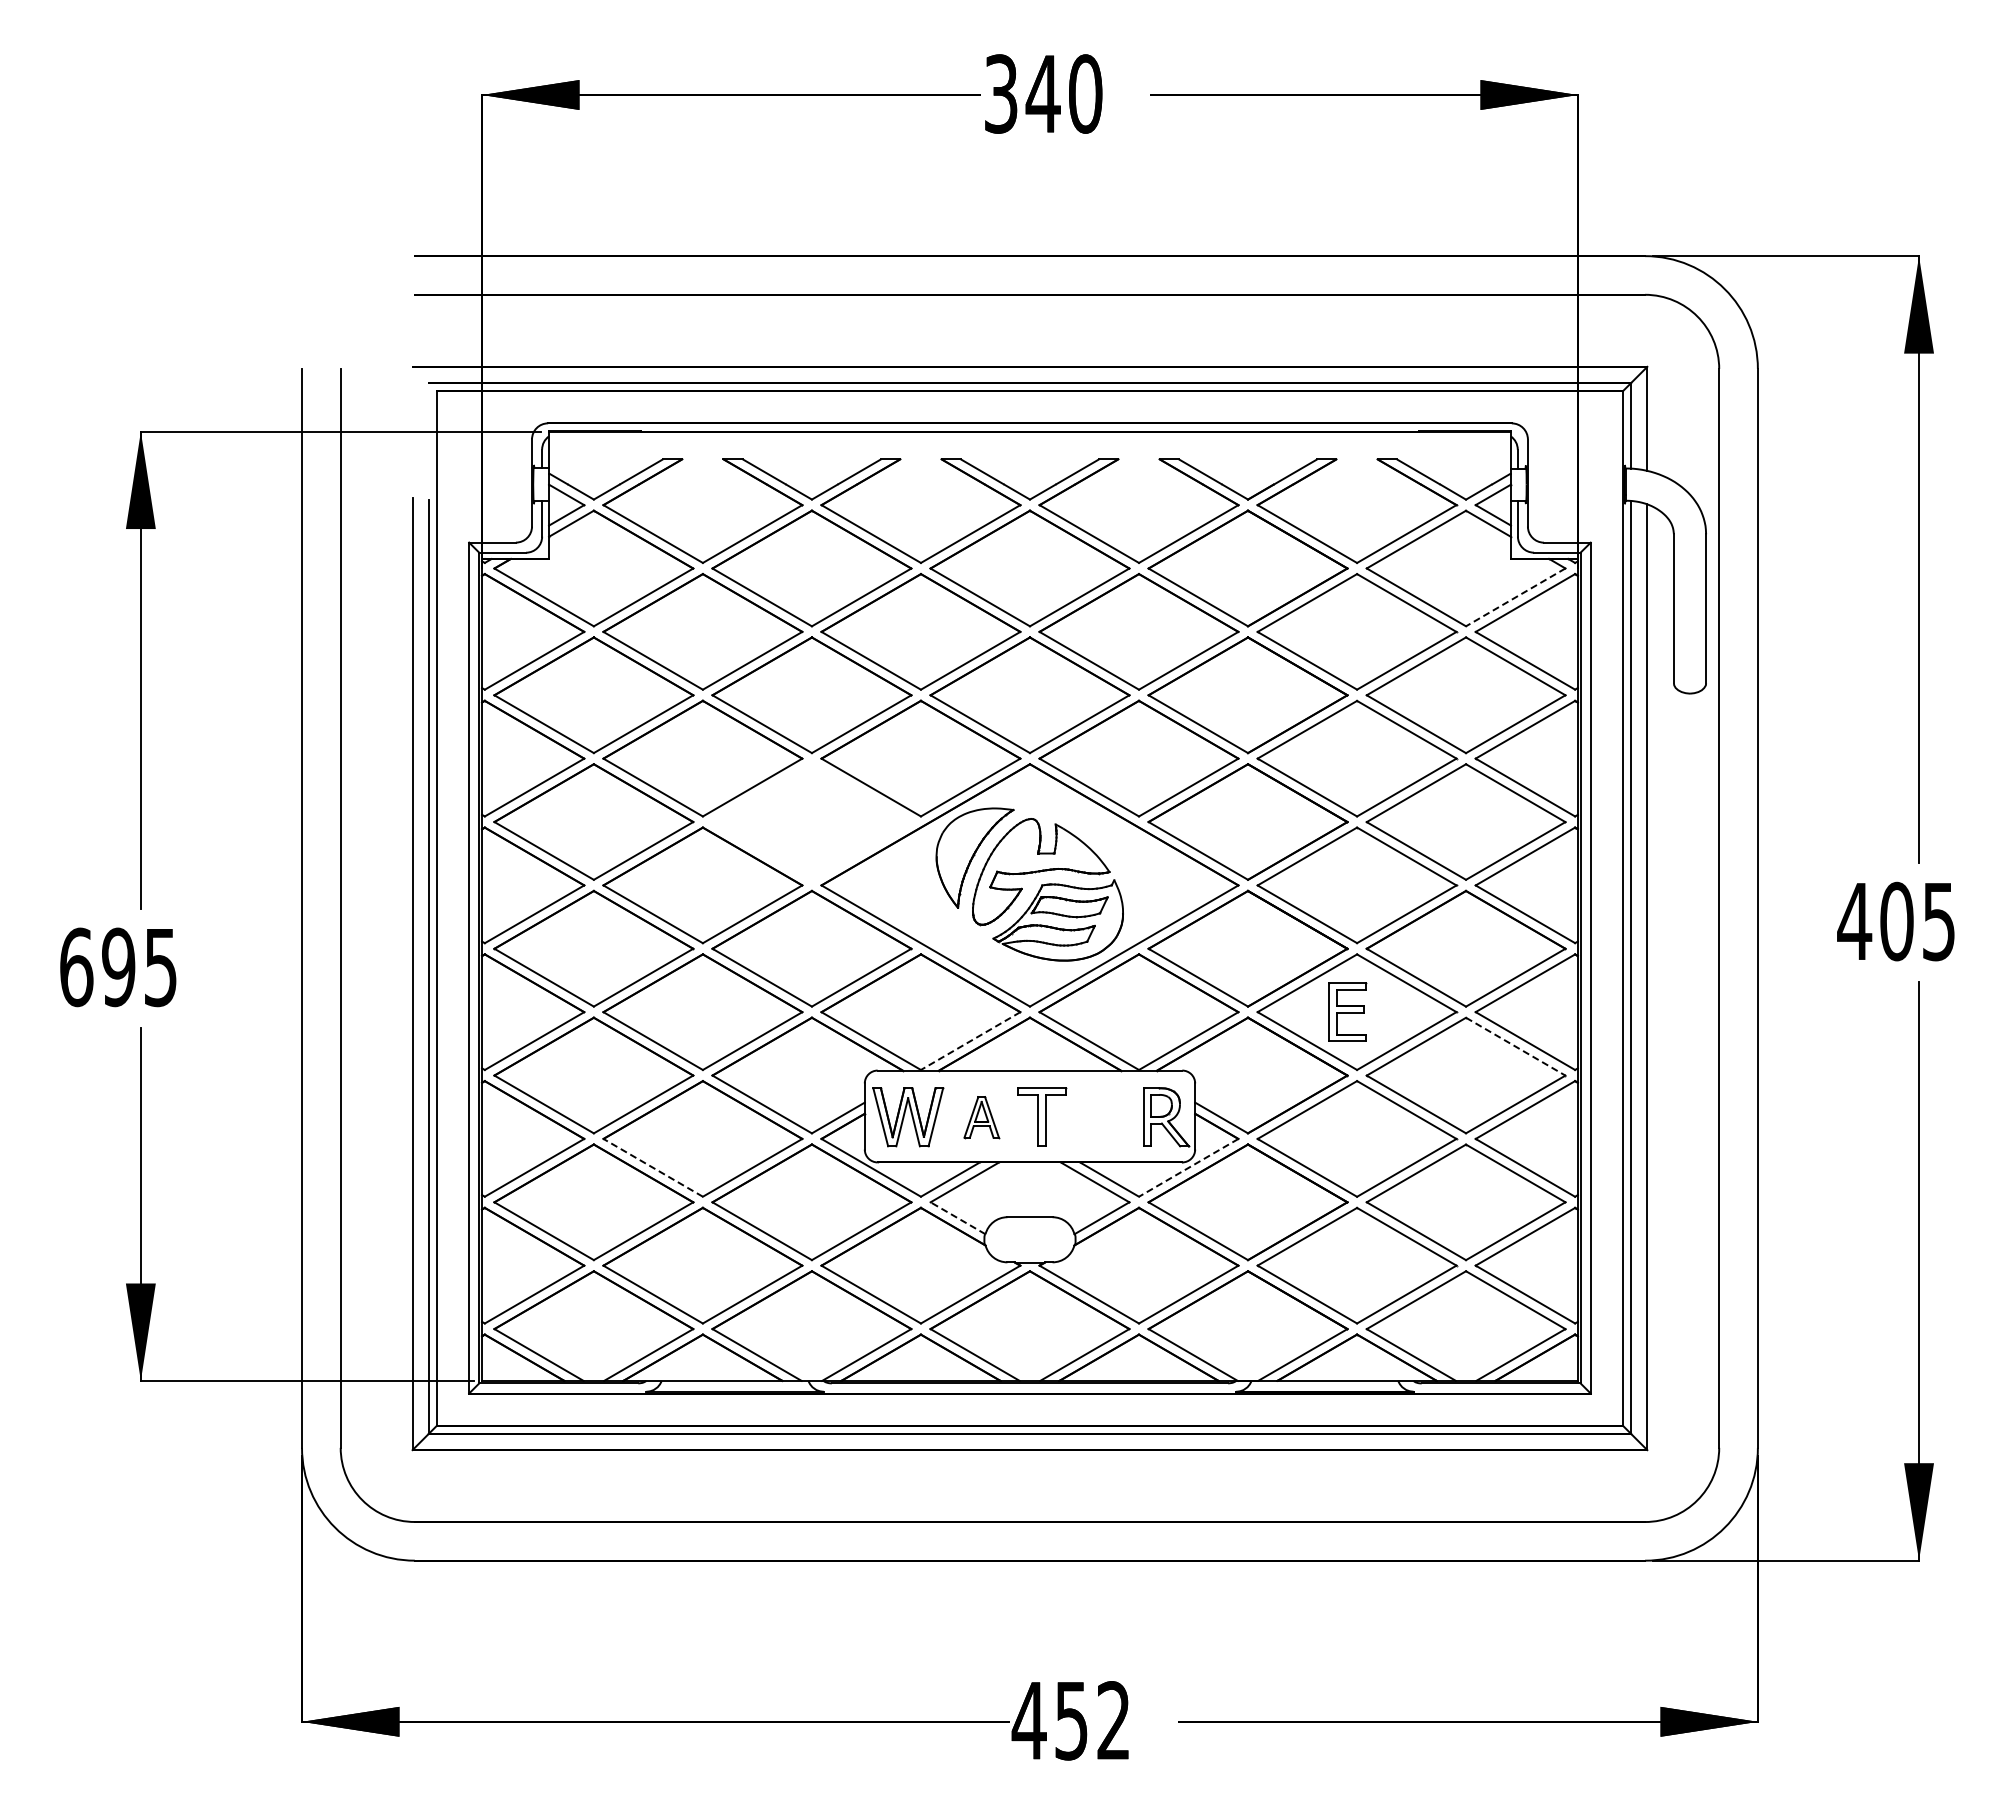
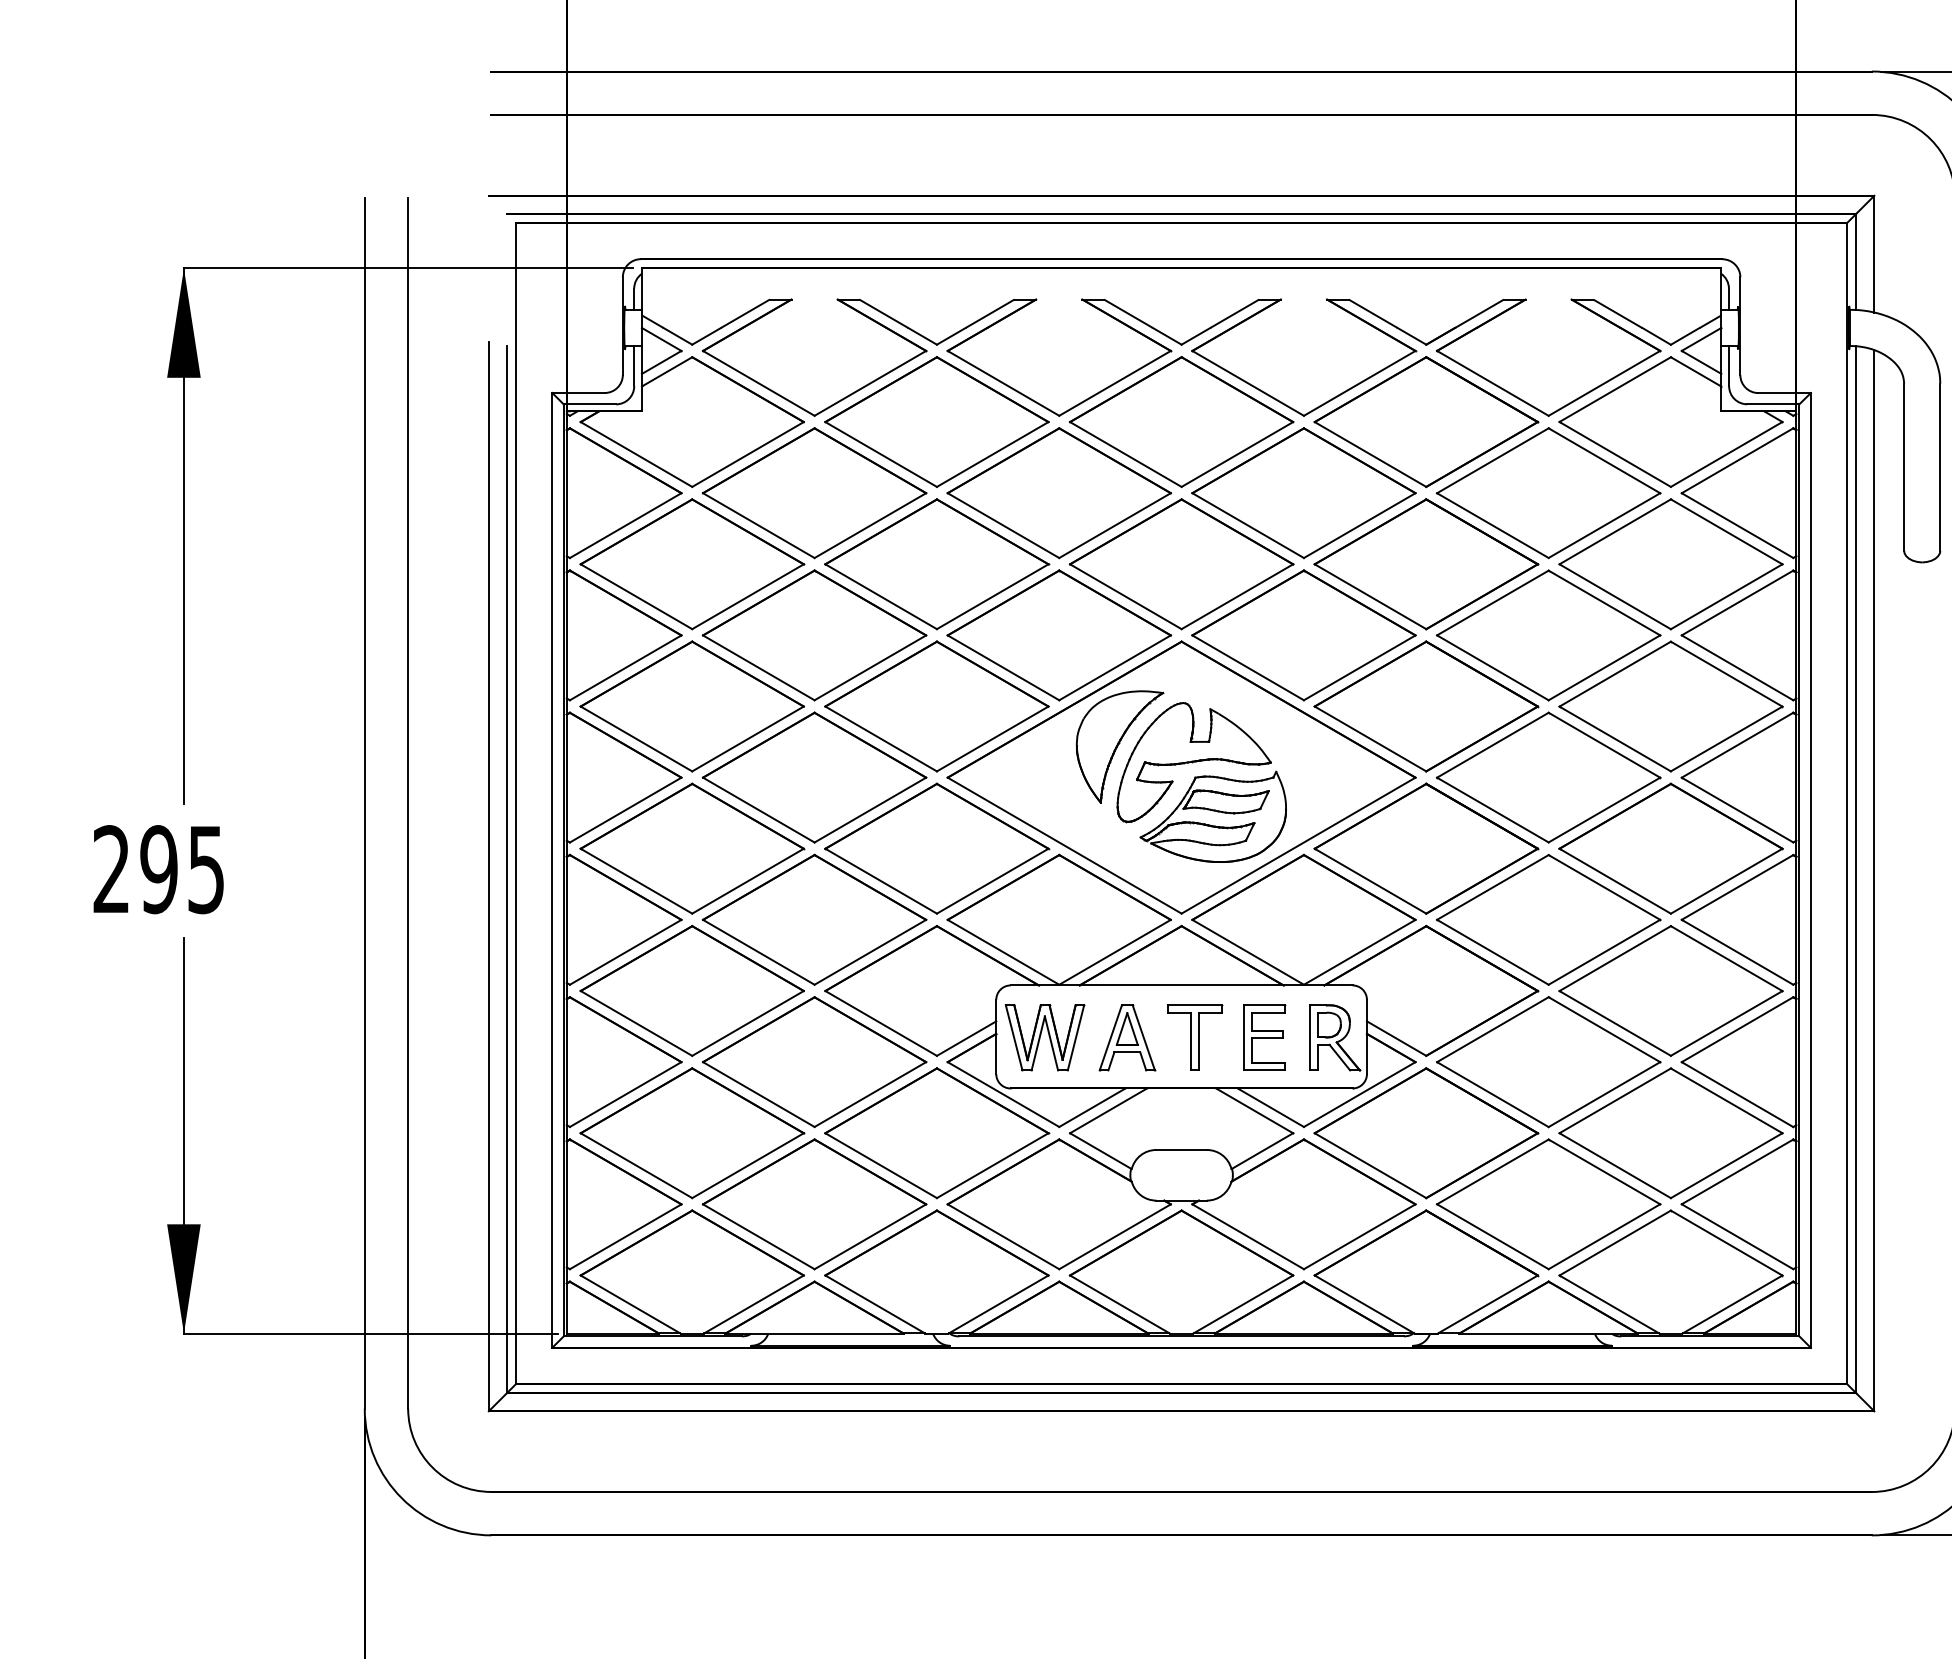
line: (1515, 597) -> (1726, 454), dashed -> solid
part: (811, 821) -> (936, 705), added
text: (76, 967) -> (111, 869), 695 -> 295
part: (1347, 1011) -> (1264, 1036), moved
line: (970, 1041) -> (1114, 952), dashed -> solid
line: (1515, 1046) -> (1726, 958), dashed -> solid
part: (981, 1117) -> (1127, 1038), size x1.43
line: (652, 1167) -> (758, 1094), dashed -> solid
line: (1188, 1168) -> (1359, 1095), dashed -> solid
line: (958, 1218) -> (1101, 1151), dashed -> solid

